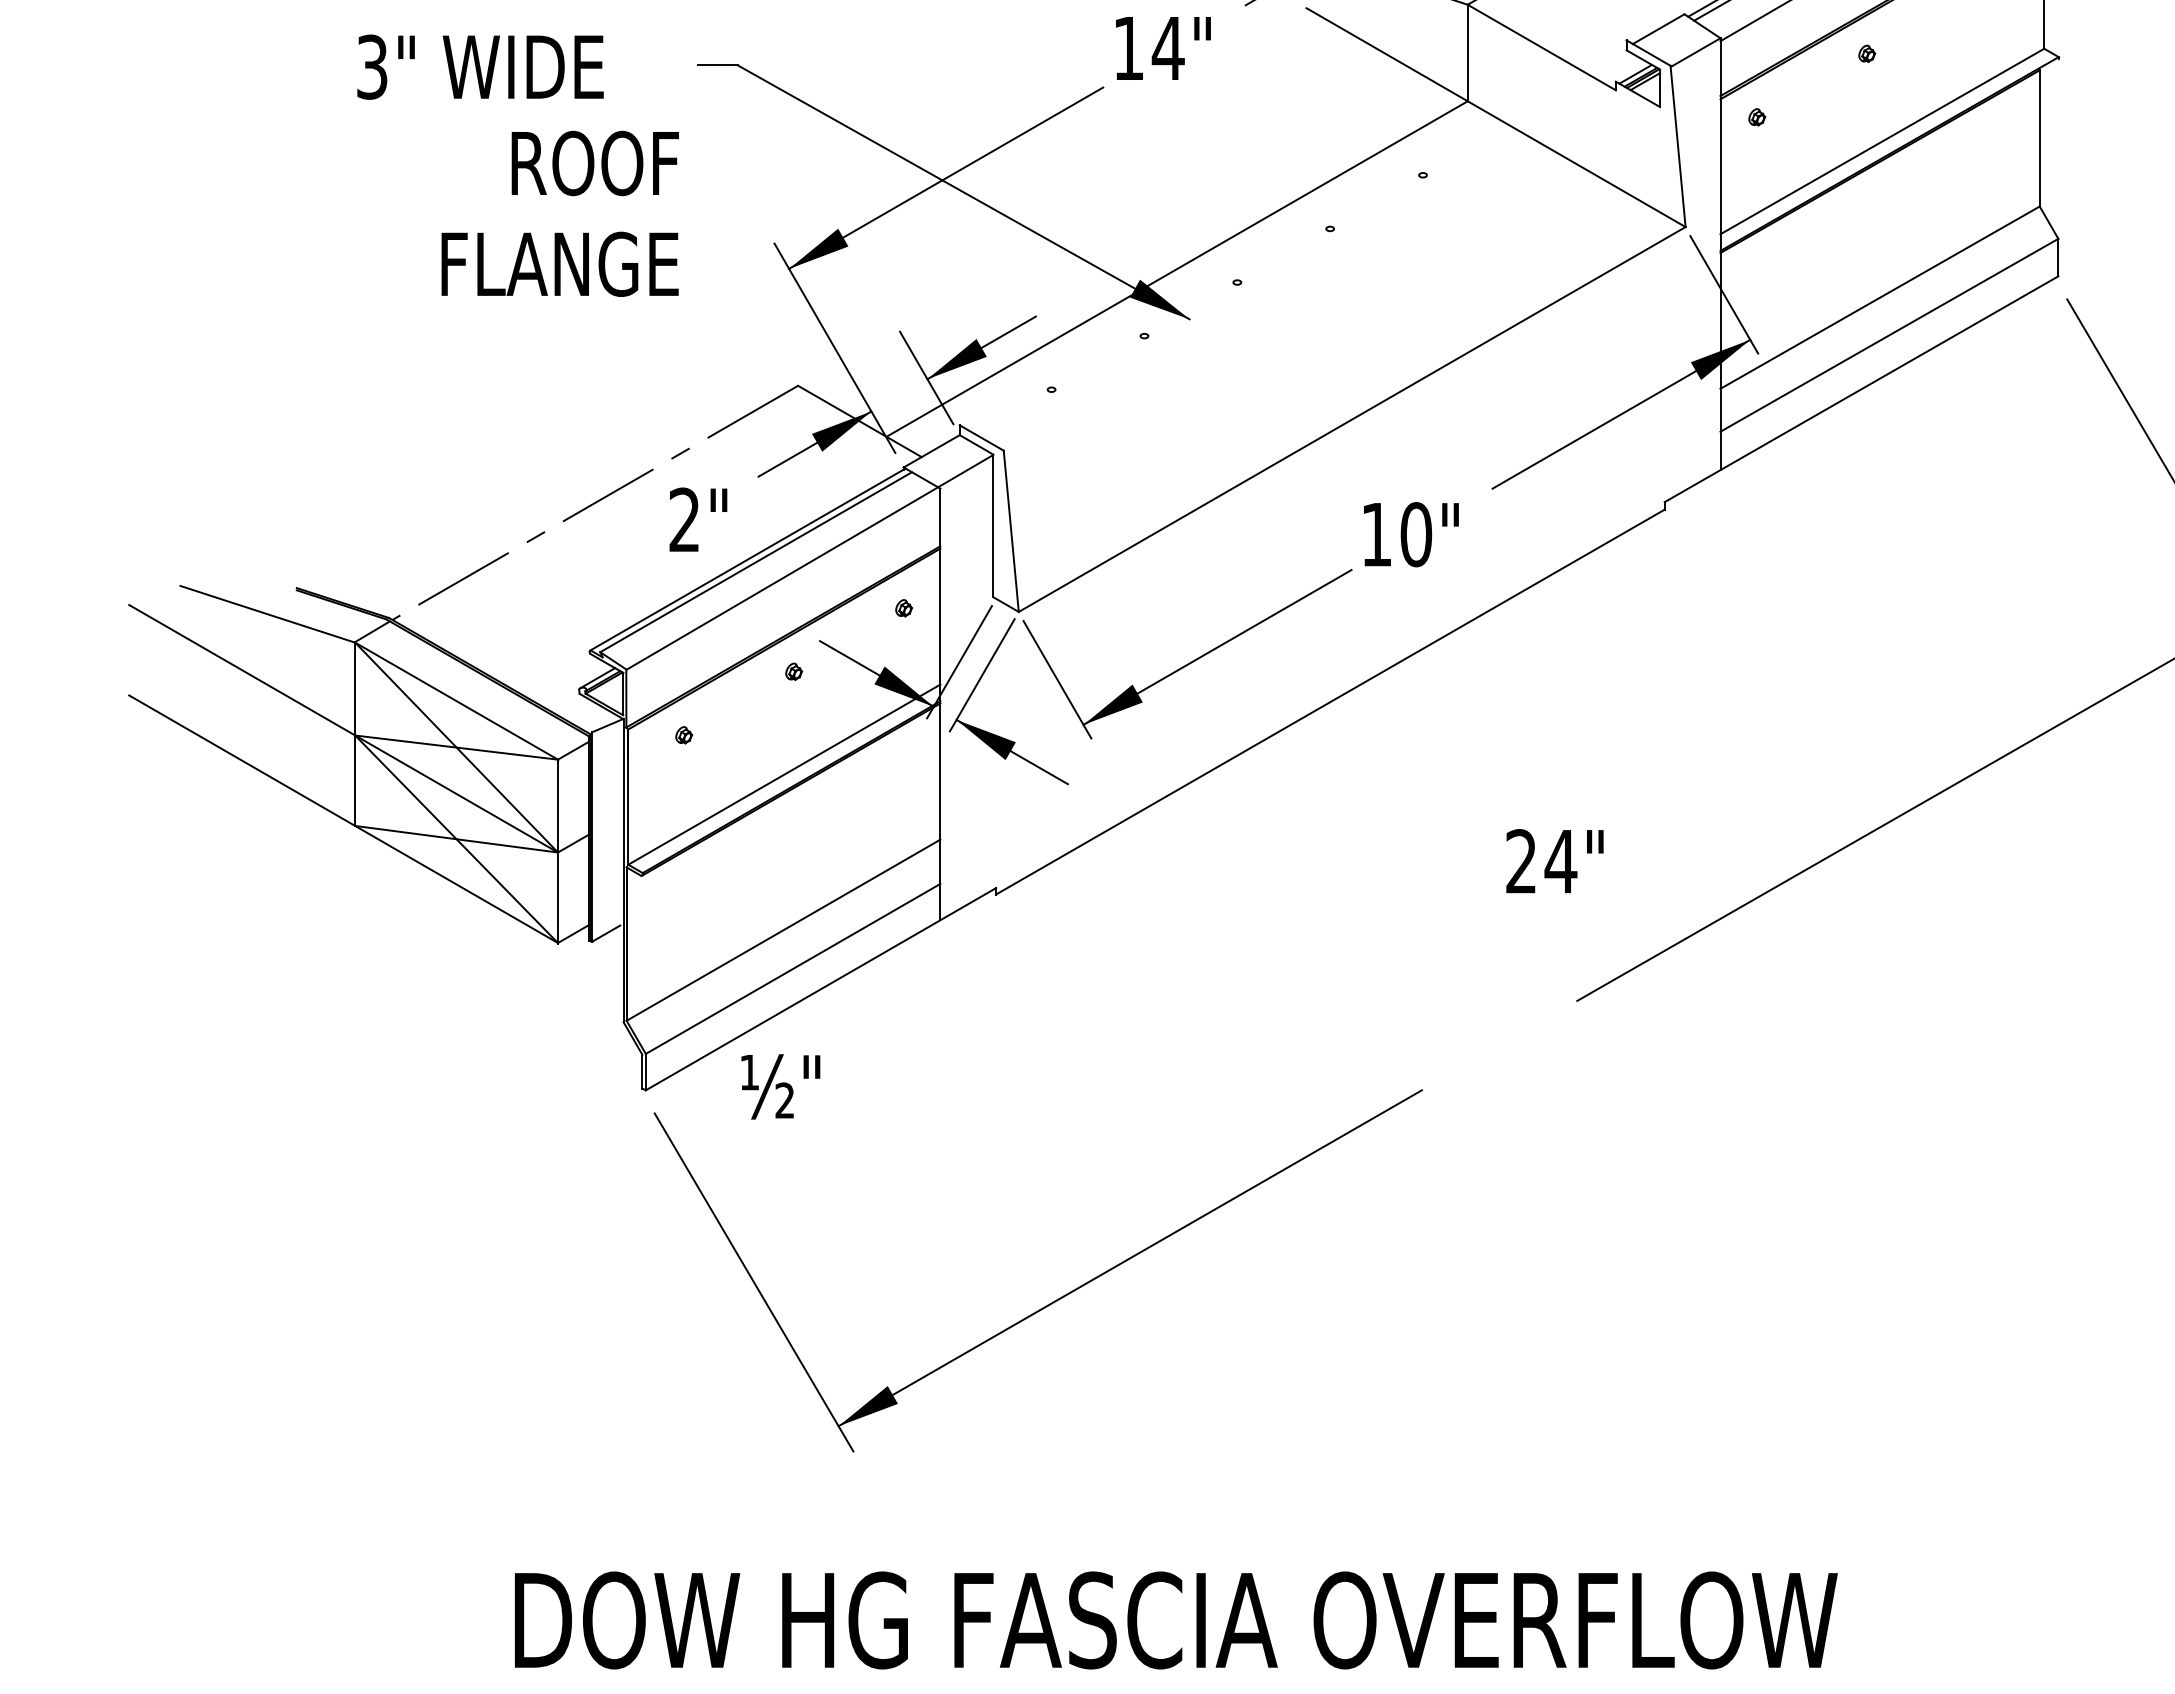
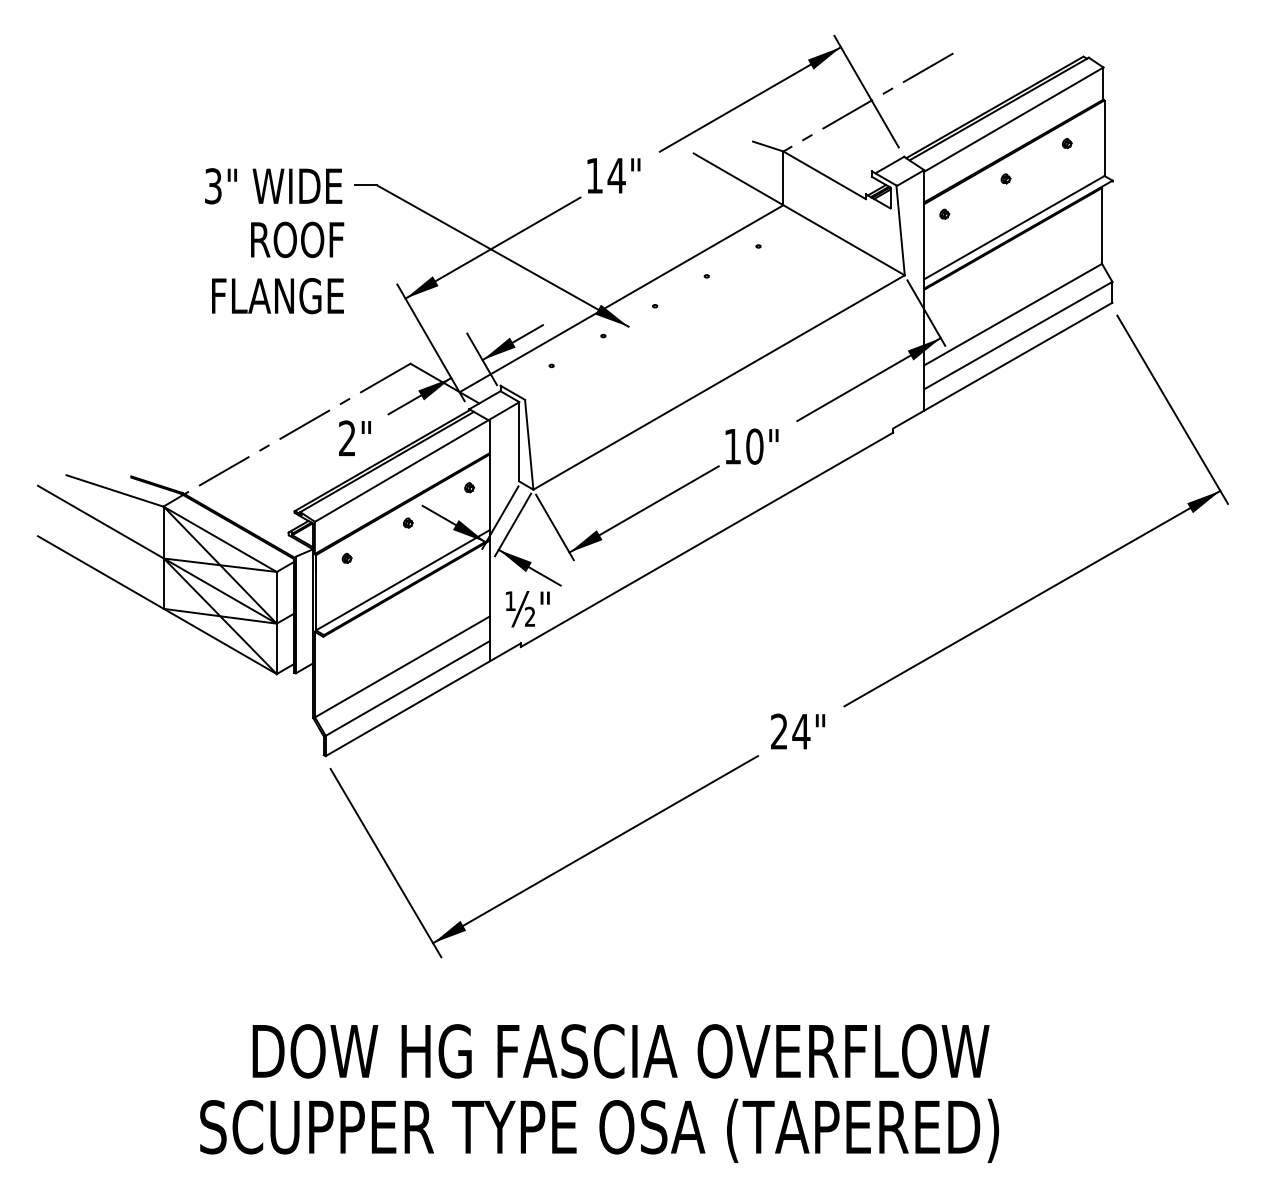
text: (480, 67) -> (273, 186), moved
text: (1555, 861) -> (798, 731), moved
text: (780, 1087) -> (527, 609), moved

